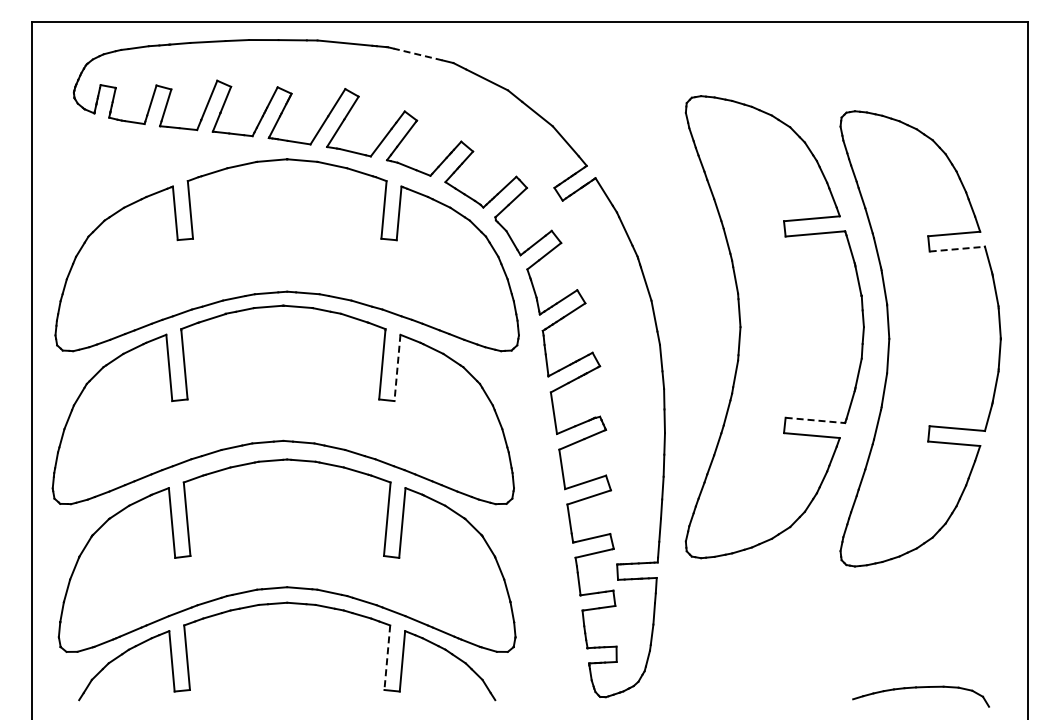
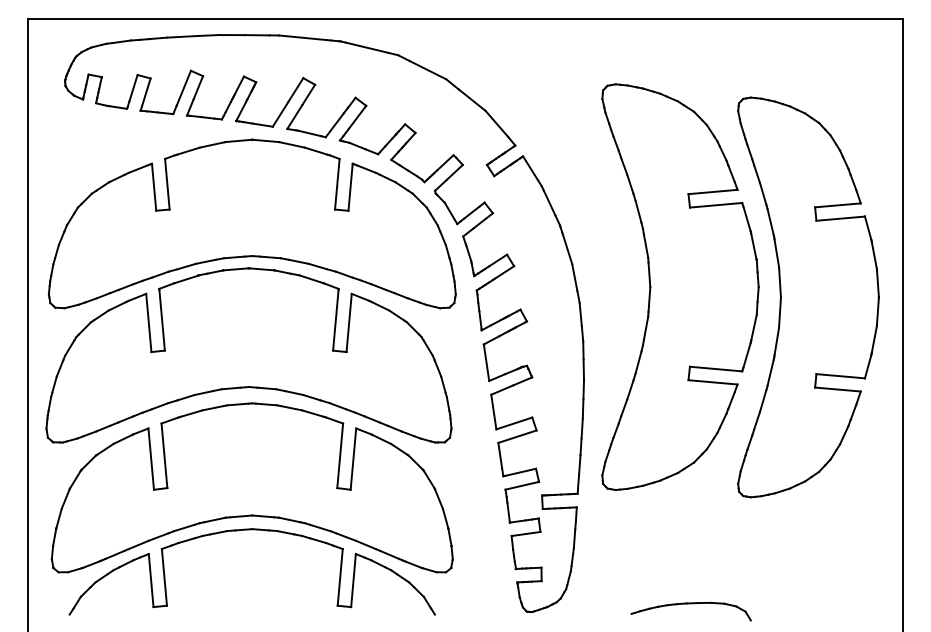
line: (417, 54) -> (366, 47), dashed -> solid
line: (957, 249) -> (840, 218), dashed -> solid
line: (397, 368) -> (349, 323), dashed -> solid
line: (815, 420) -> (716, 369), dashed -> solid
line: (387, 658) -> (340, 578), dashed -> solid
part: (920, 688) -> (690, 604), moved

